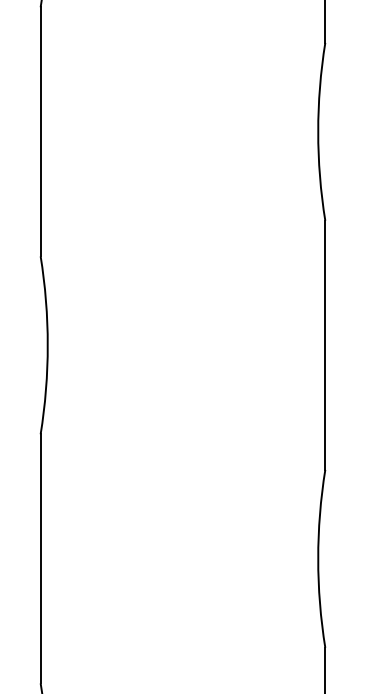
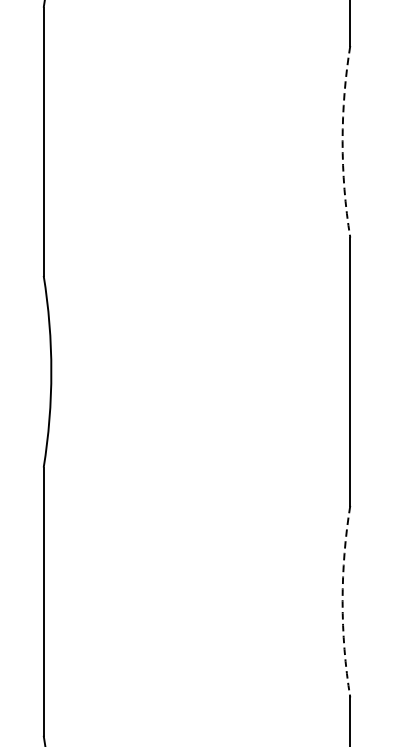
arc: (318, 131) -> (342, 141), solid -> dashed
arc: (318, 558) -> (342, 601), solid -> dashed

